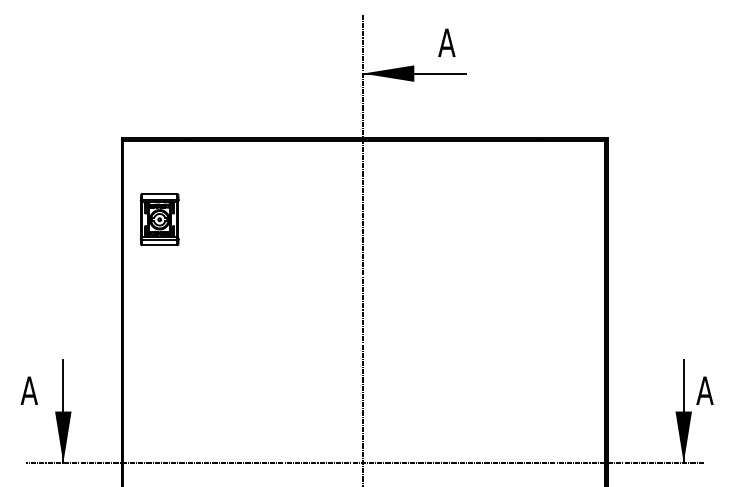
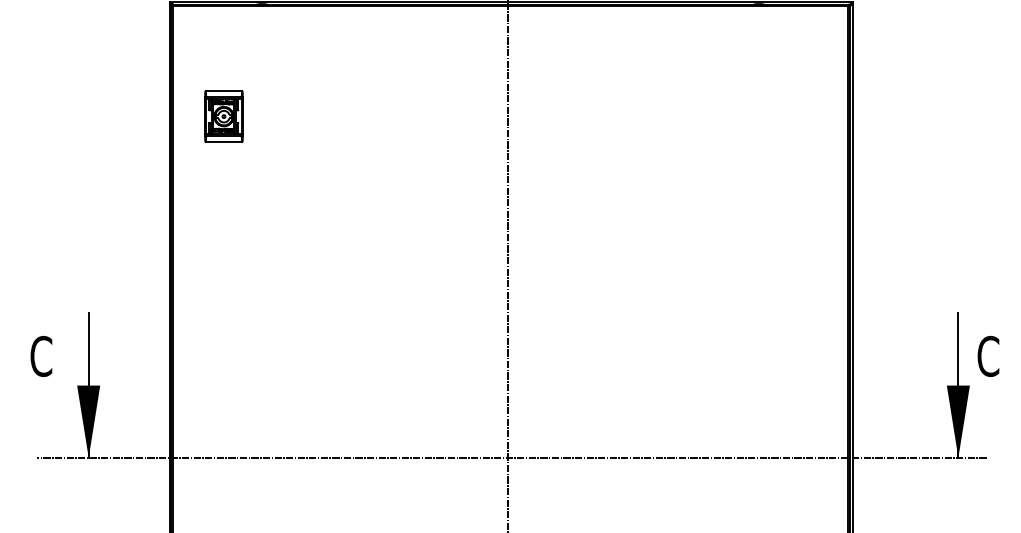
part: (159, 219) -> (223, 116), size x0.71
text: (28, 390) -> (39, 356), A -> C
text: (704, 390) -> (987, 356), A -> C

